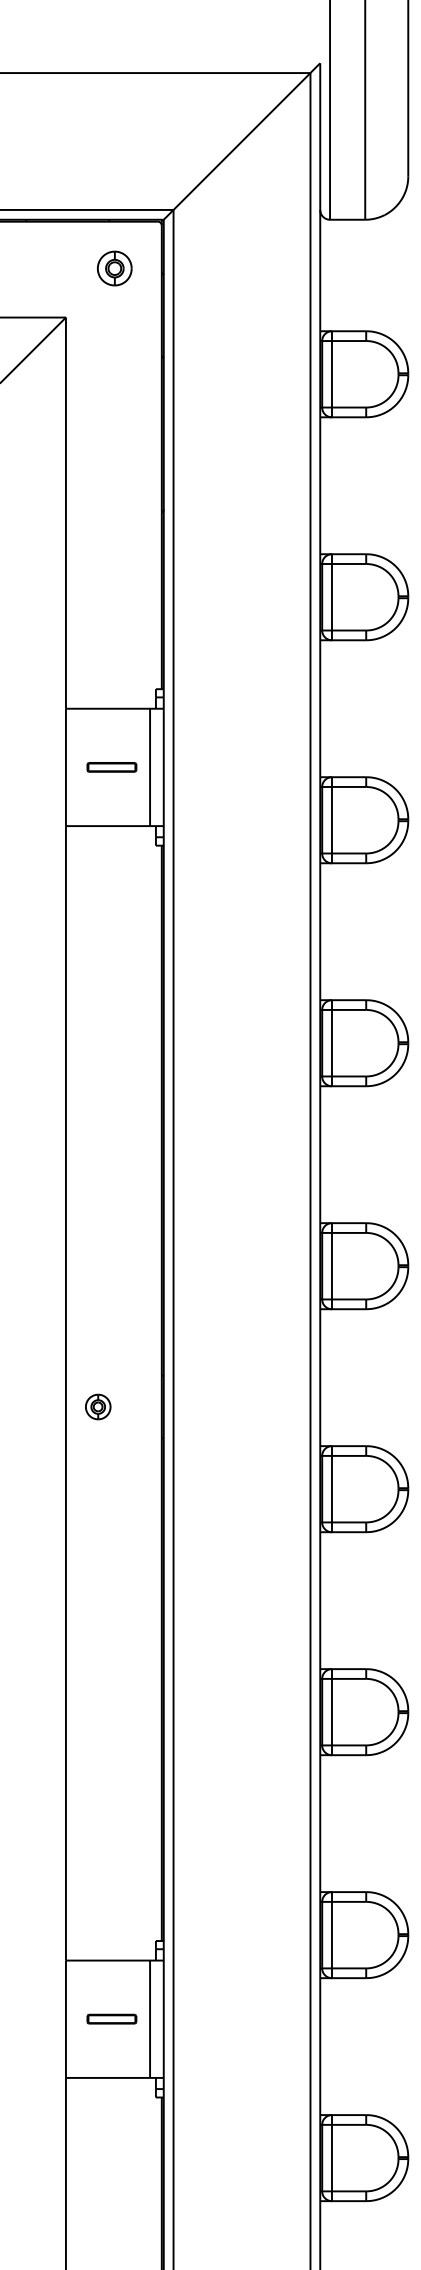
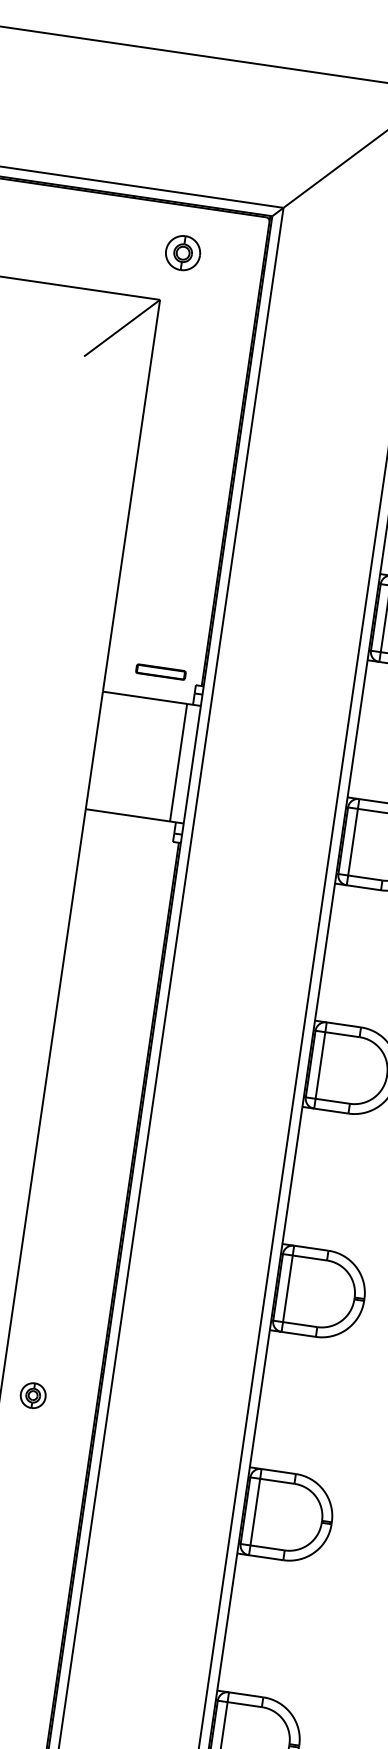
part: (114, 268) -> (182, 253), moved
part: (111, 767) -> (160, 672), moved

